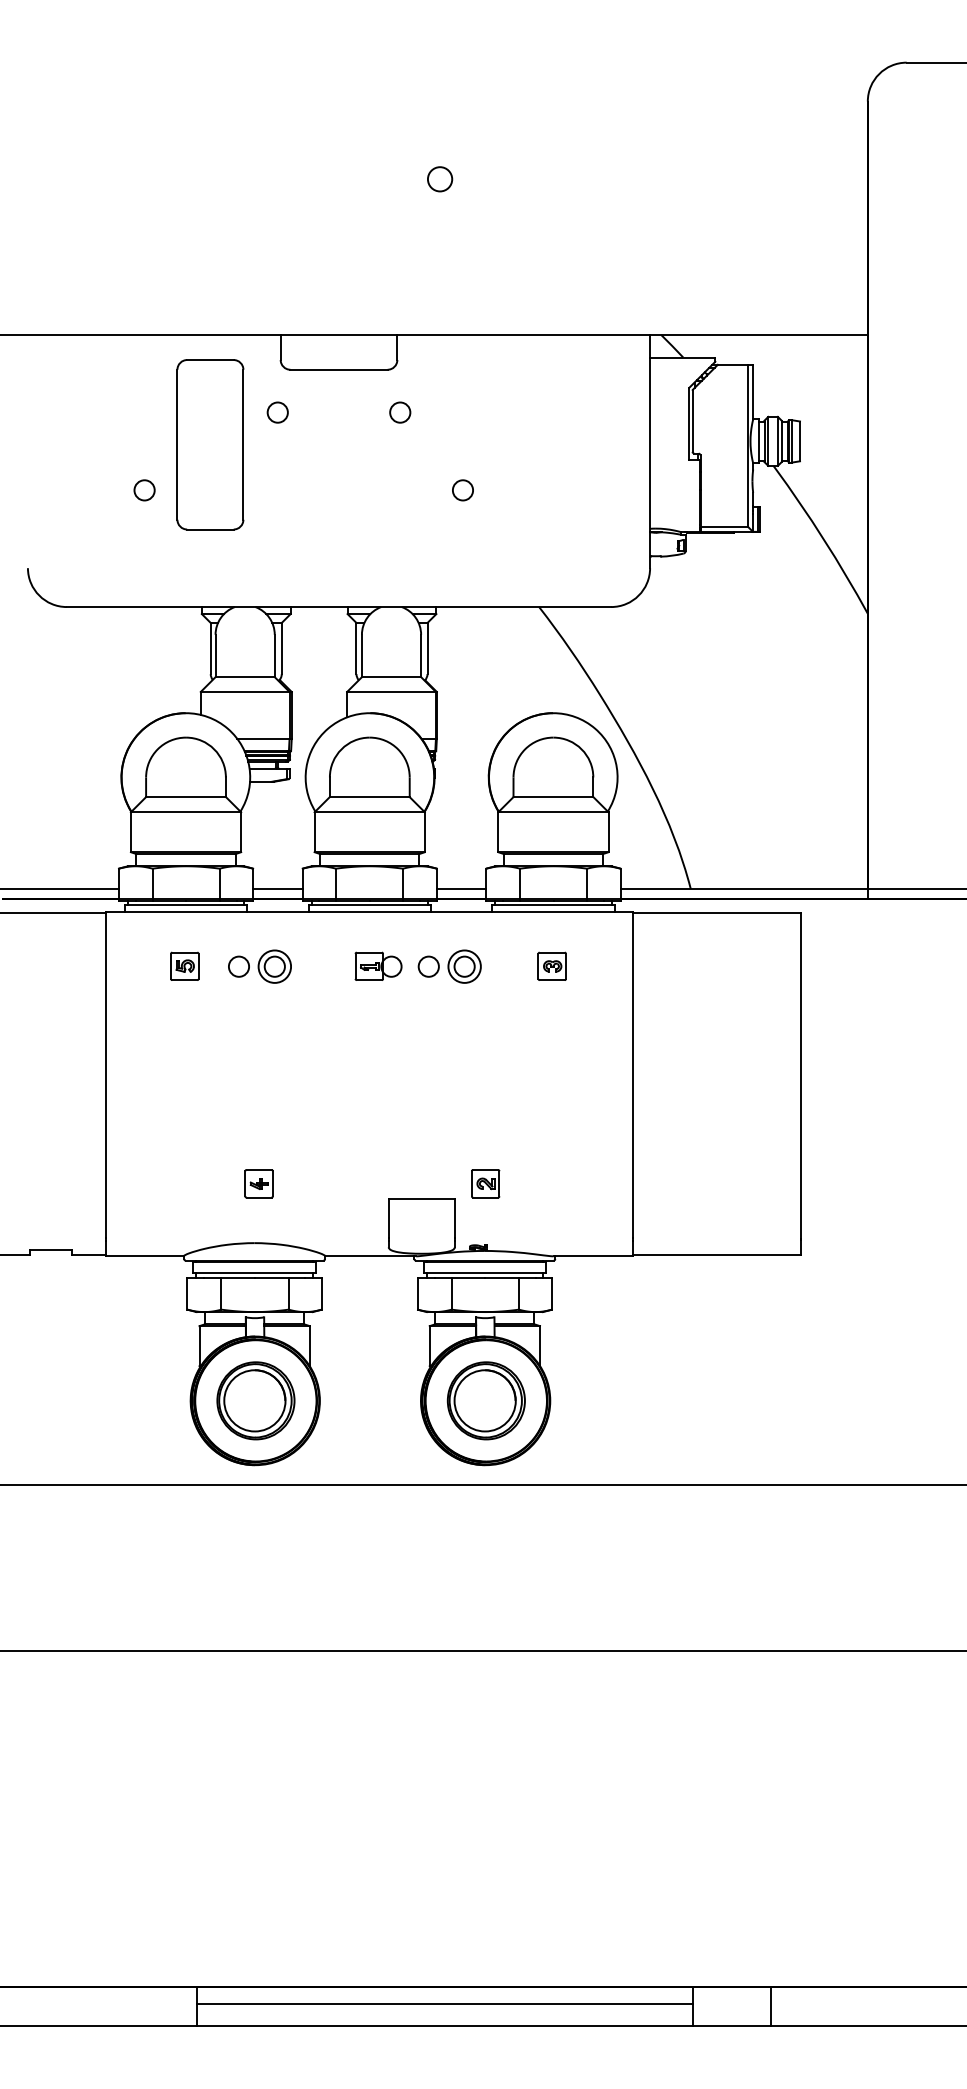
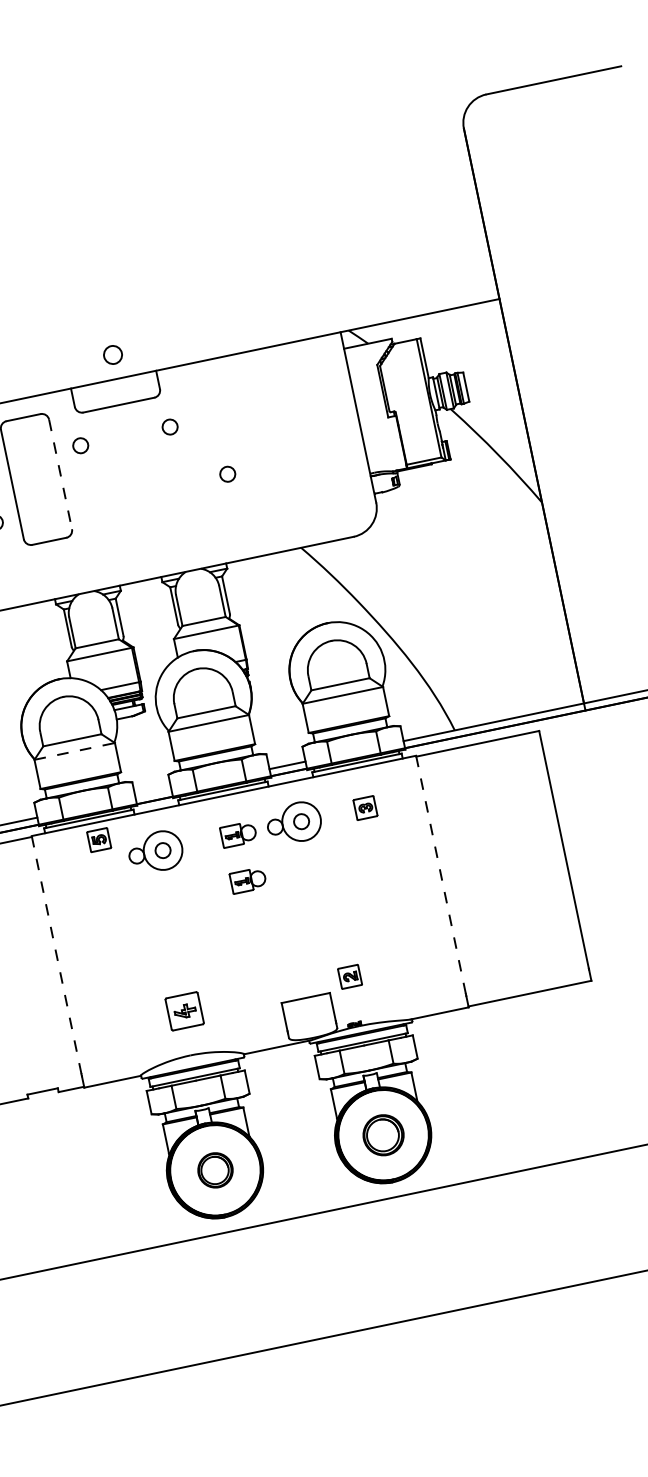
circle: (440, 179) -> (113, 355), moved
line: (243, 445) -> (60, 474), solid -> dashed
line: (186, 812) -> (75, 751), solid -> dashed
line: (277, 888) -> (153, 793), removed
part: (184, 965) -> (98, 839), moved
circle: (274, 966) -> (162, 850), size x1.6
circle: (464, 966) -> (301, 821), size x1.6
part: (378, 1028) -> (248, 879), added
line: (106, 1075) -> (56, 955), solid -> dashed
line: (633, 1075) -> (441, 875), solid -> dashed
part: (258, 1183) -> (184, 1011), size x1.6
part: (255, 1400) -> (215, 1170), size x0.6
part: (485, 1400) -> (382, 1135), size x0.7

